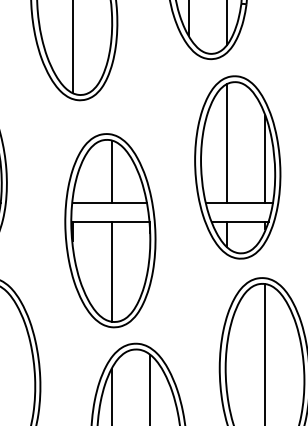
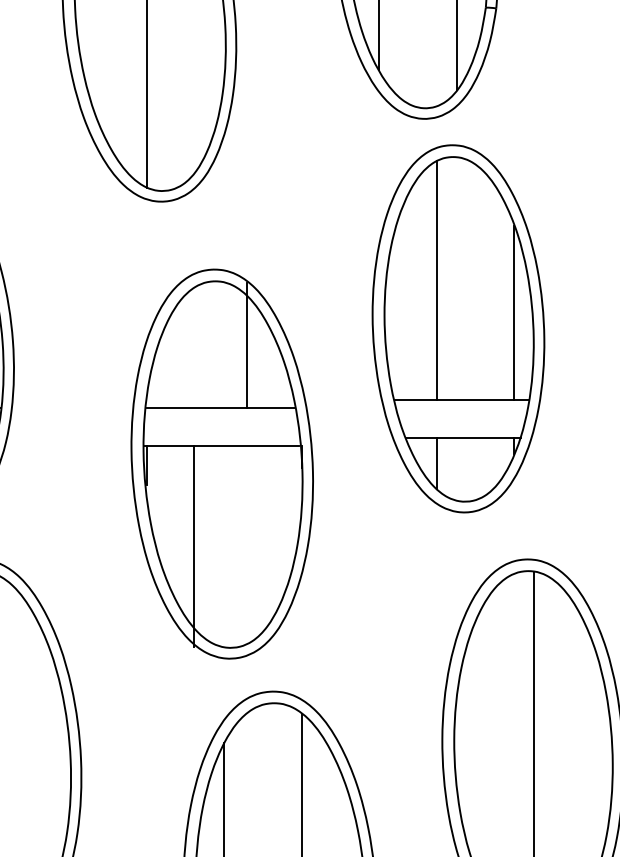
part: (237, 167) -> (457, 328), moved
line: (111, 171) -> (246, 344), moved
line: (111, 271) -> (194, 546), moved

